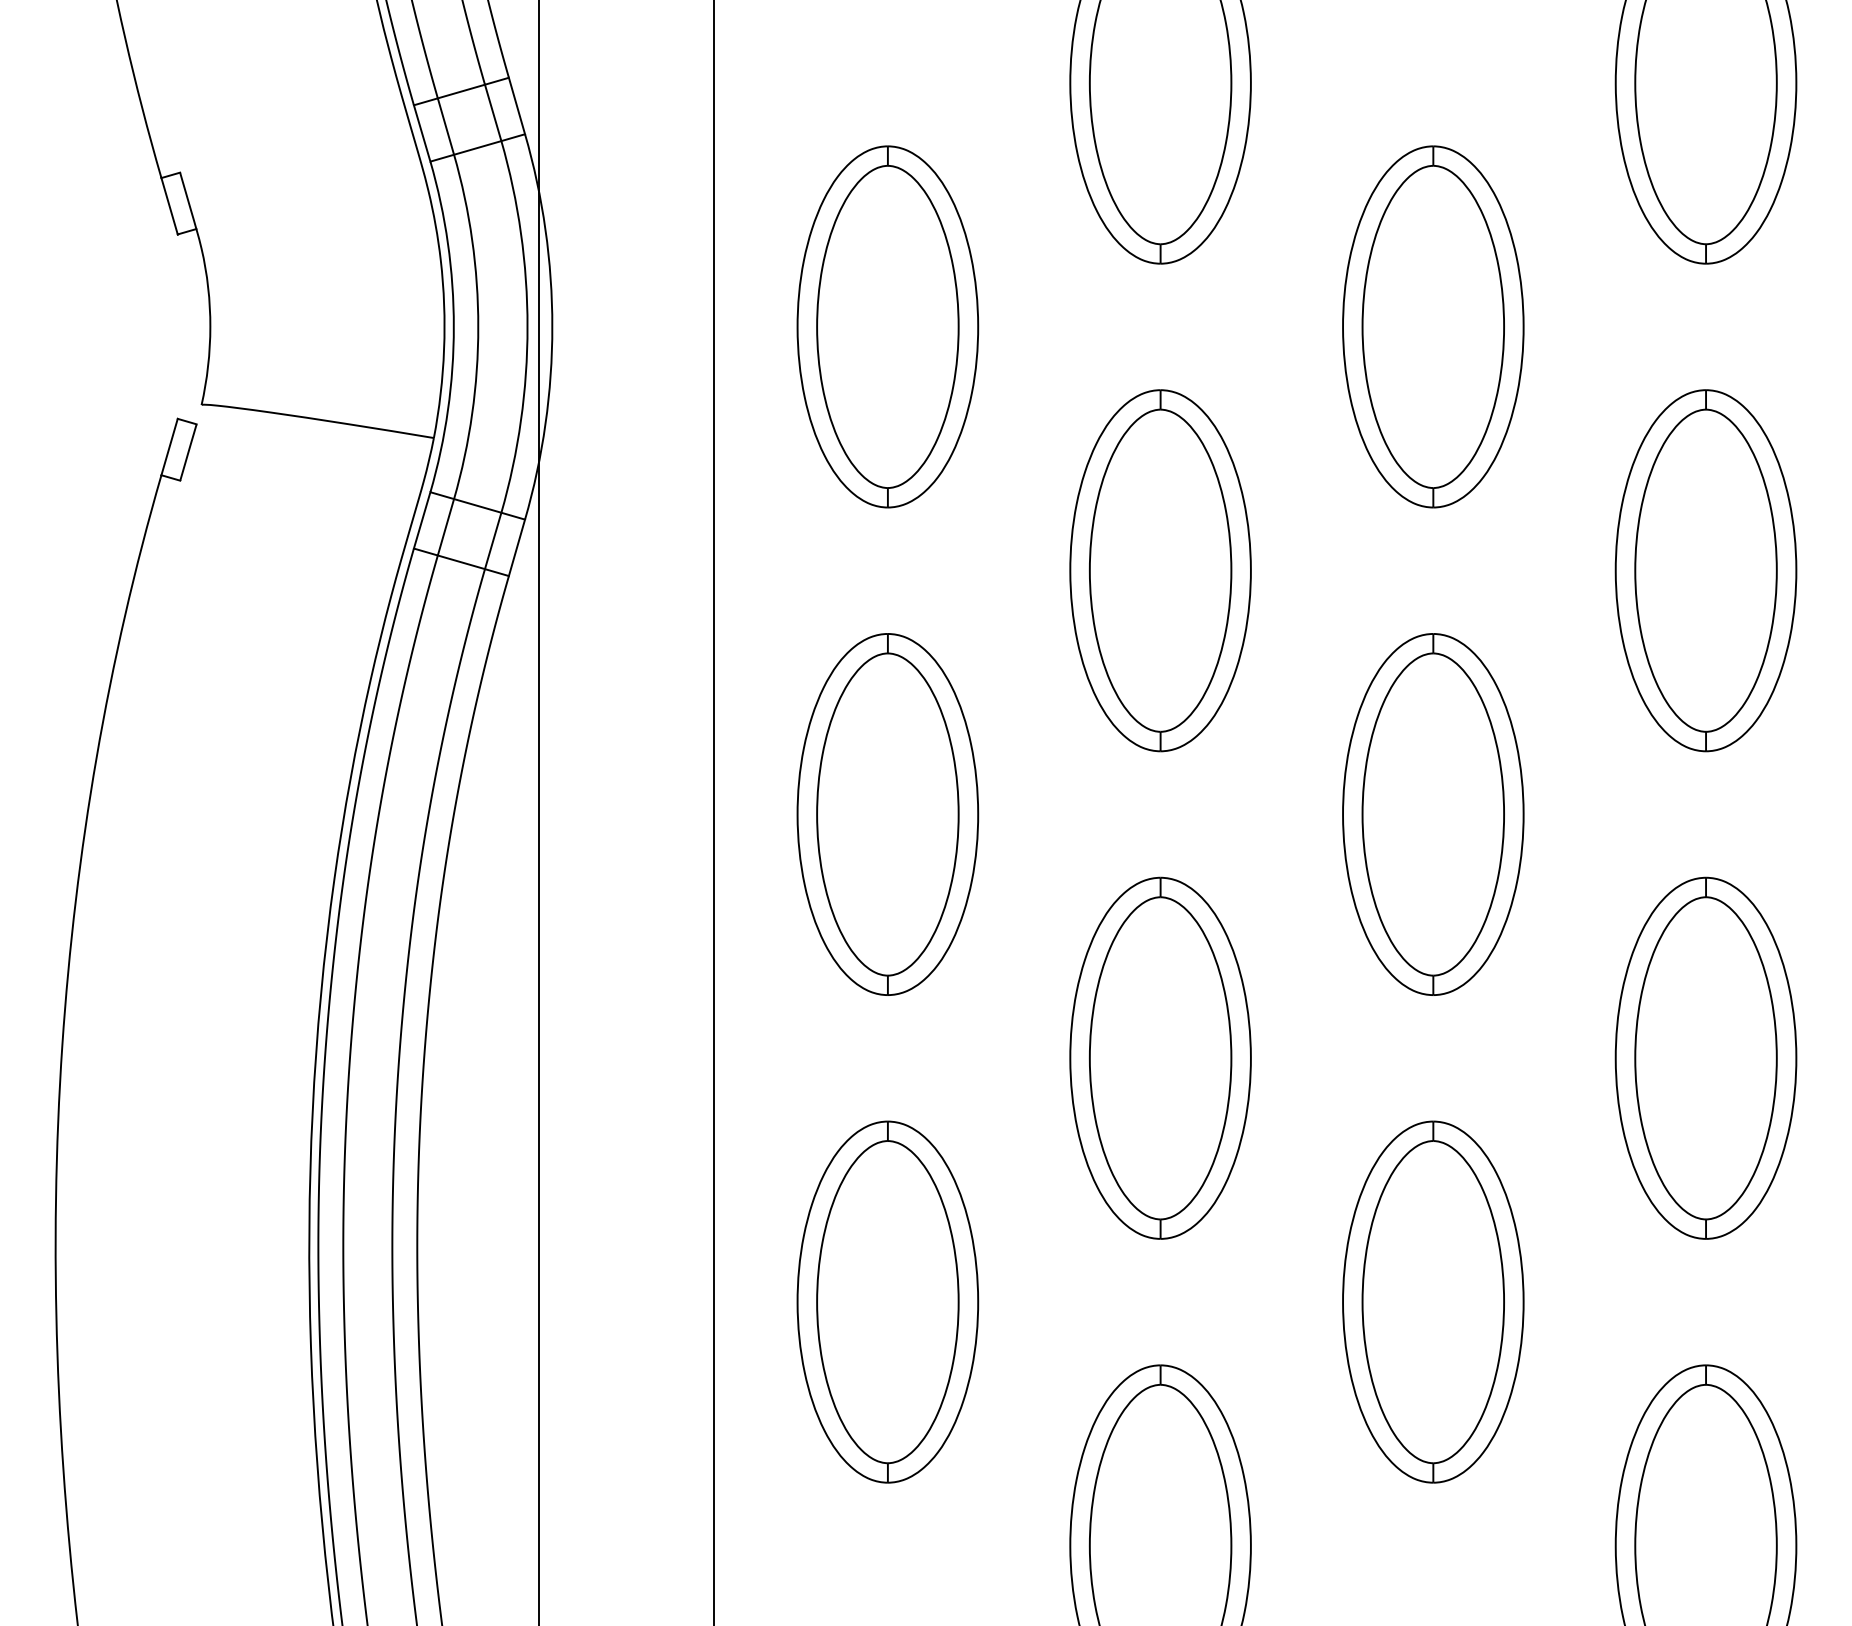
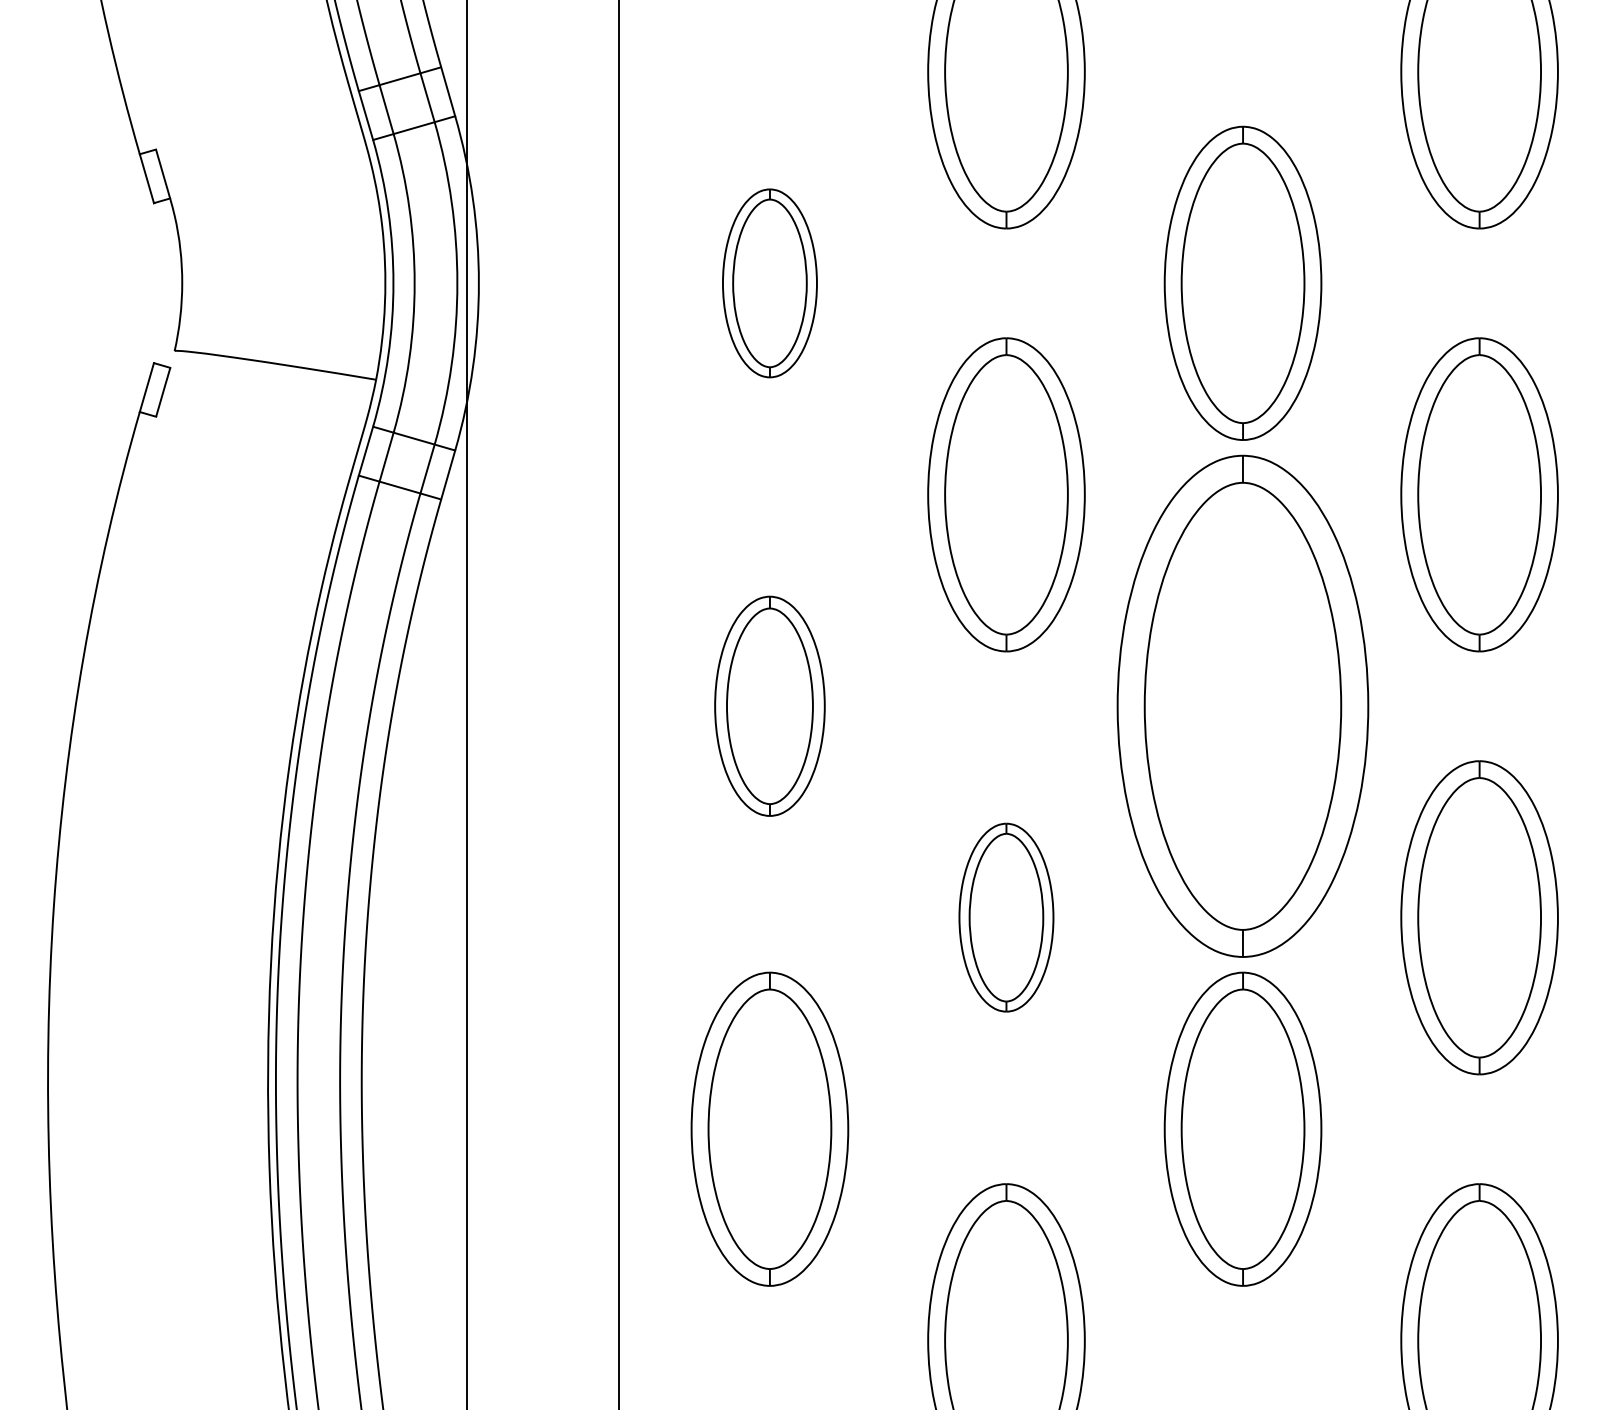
part: (887, 326) -> (769, 283), size x0.6
part: (887, 814) -> (769, 706), size x0.7
part: (1433, 814) -> (1243, 706), size x1.6
part: (1160, 1057) -> (1006, 917), size x0.6

